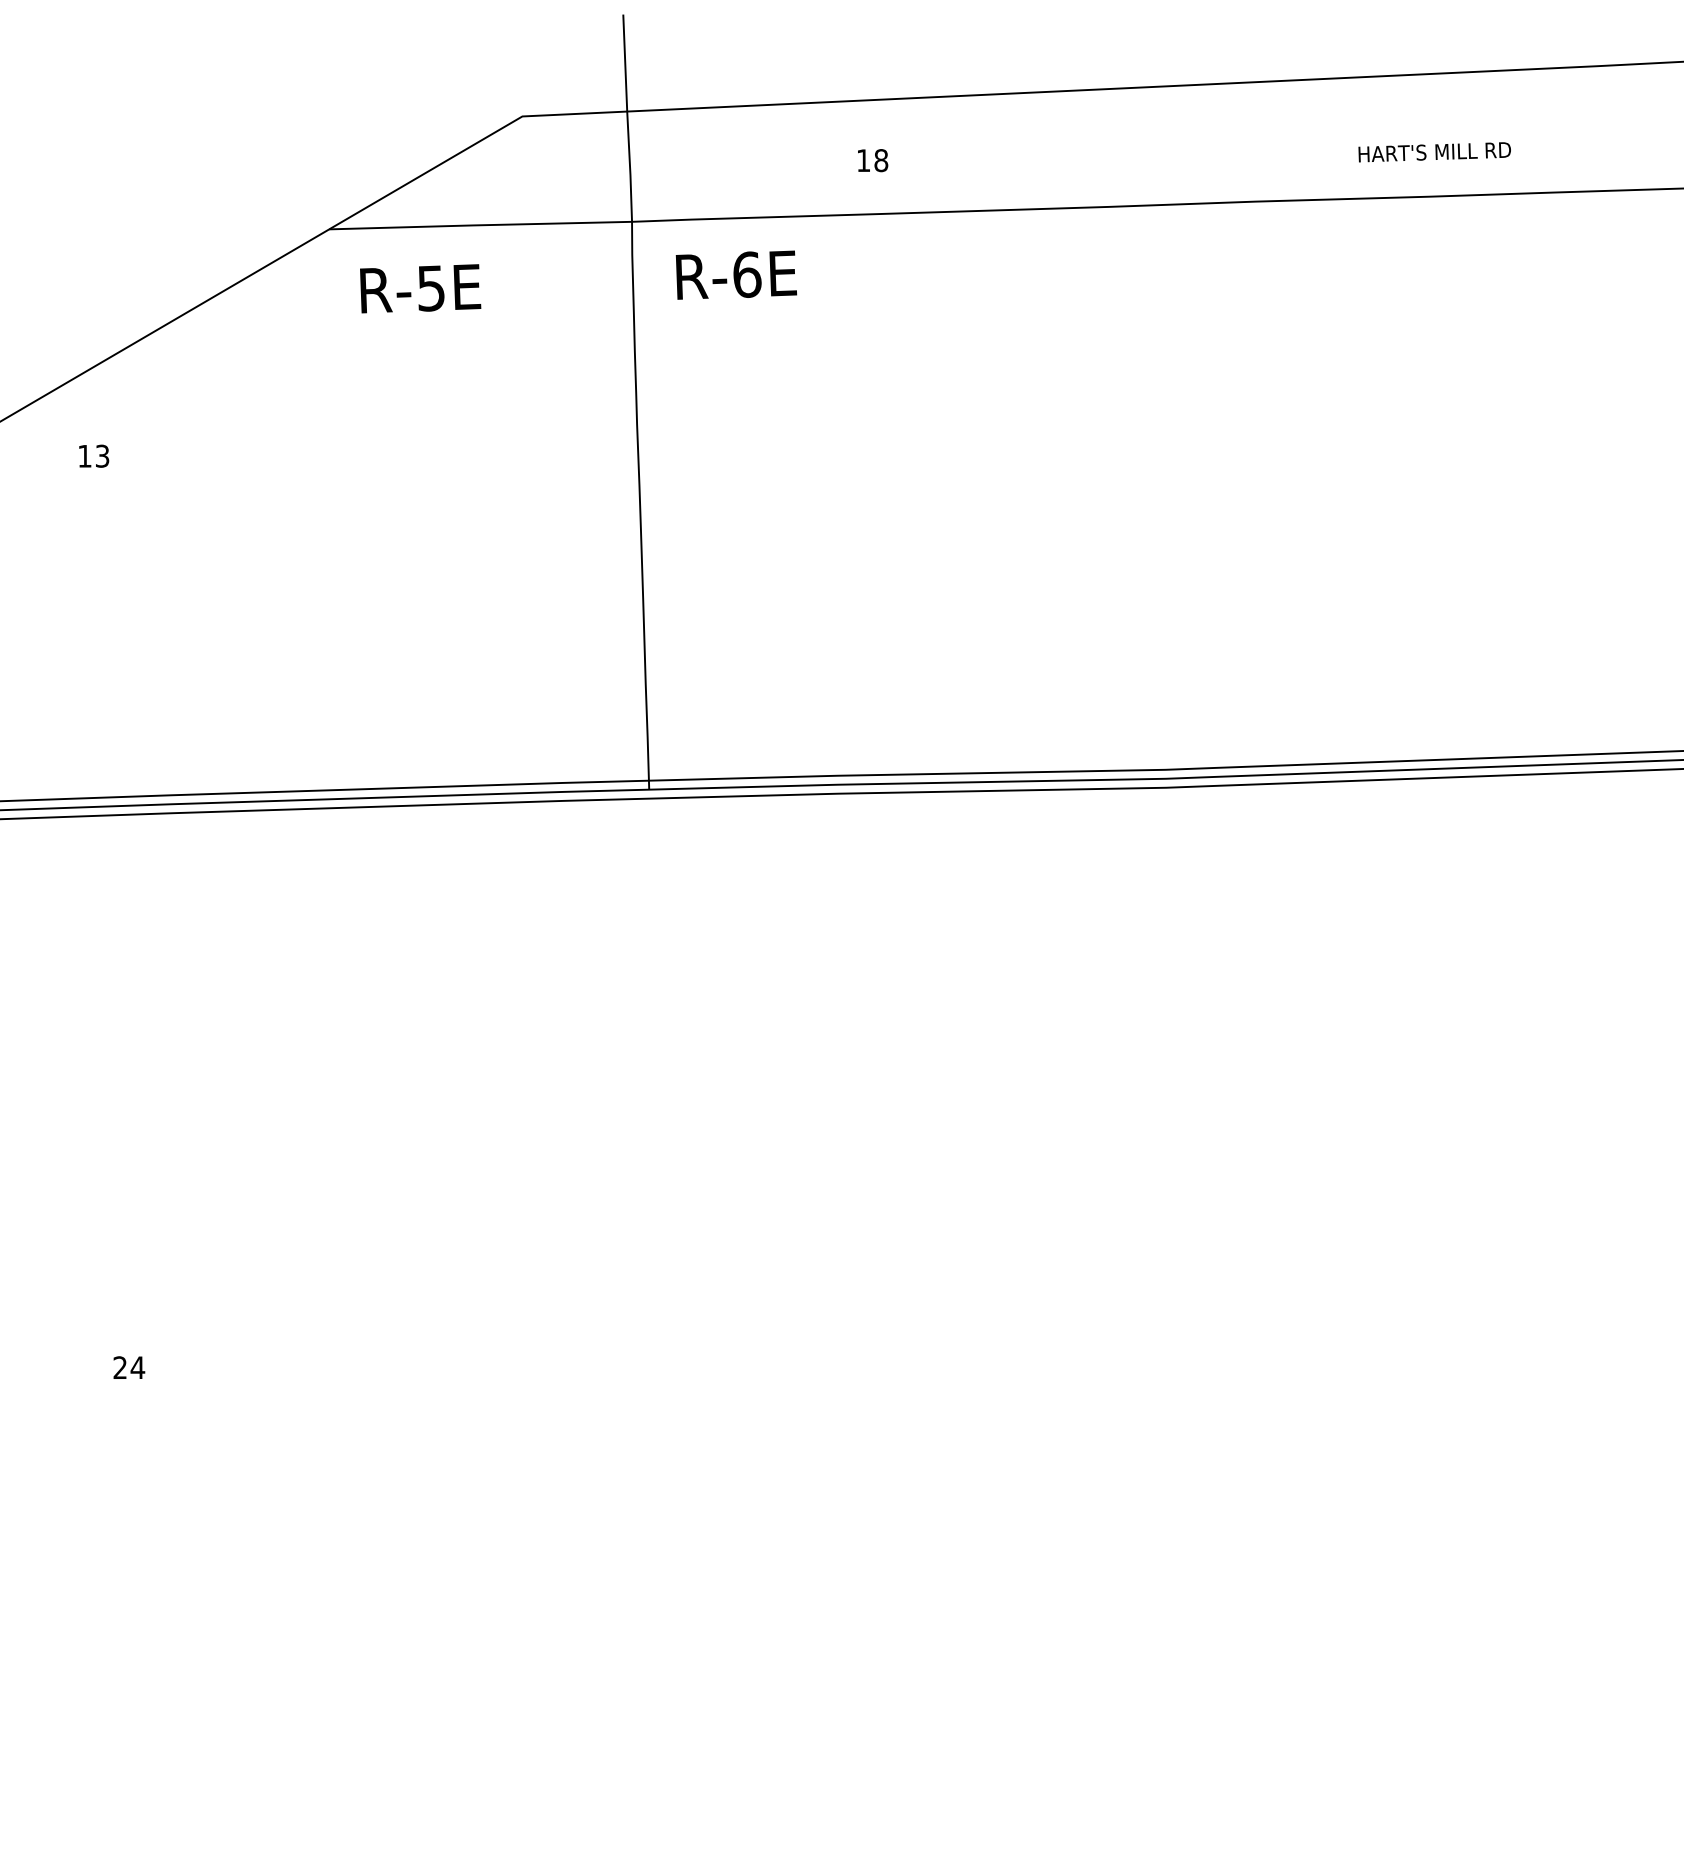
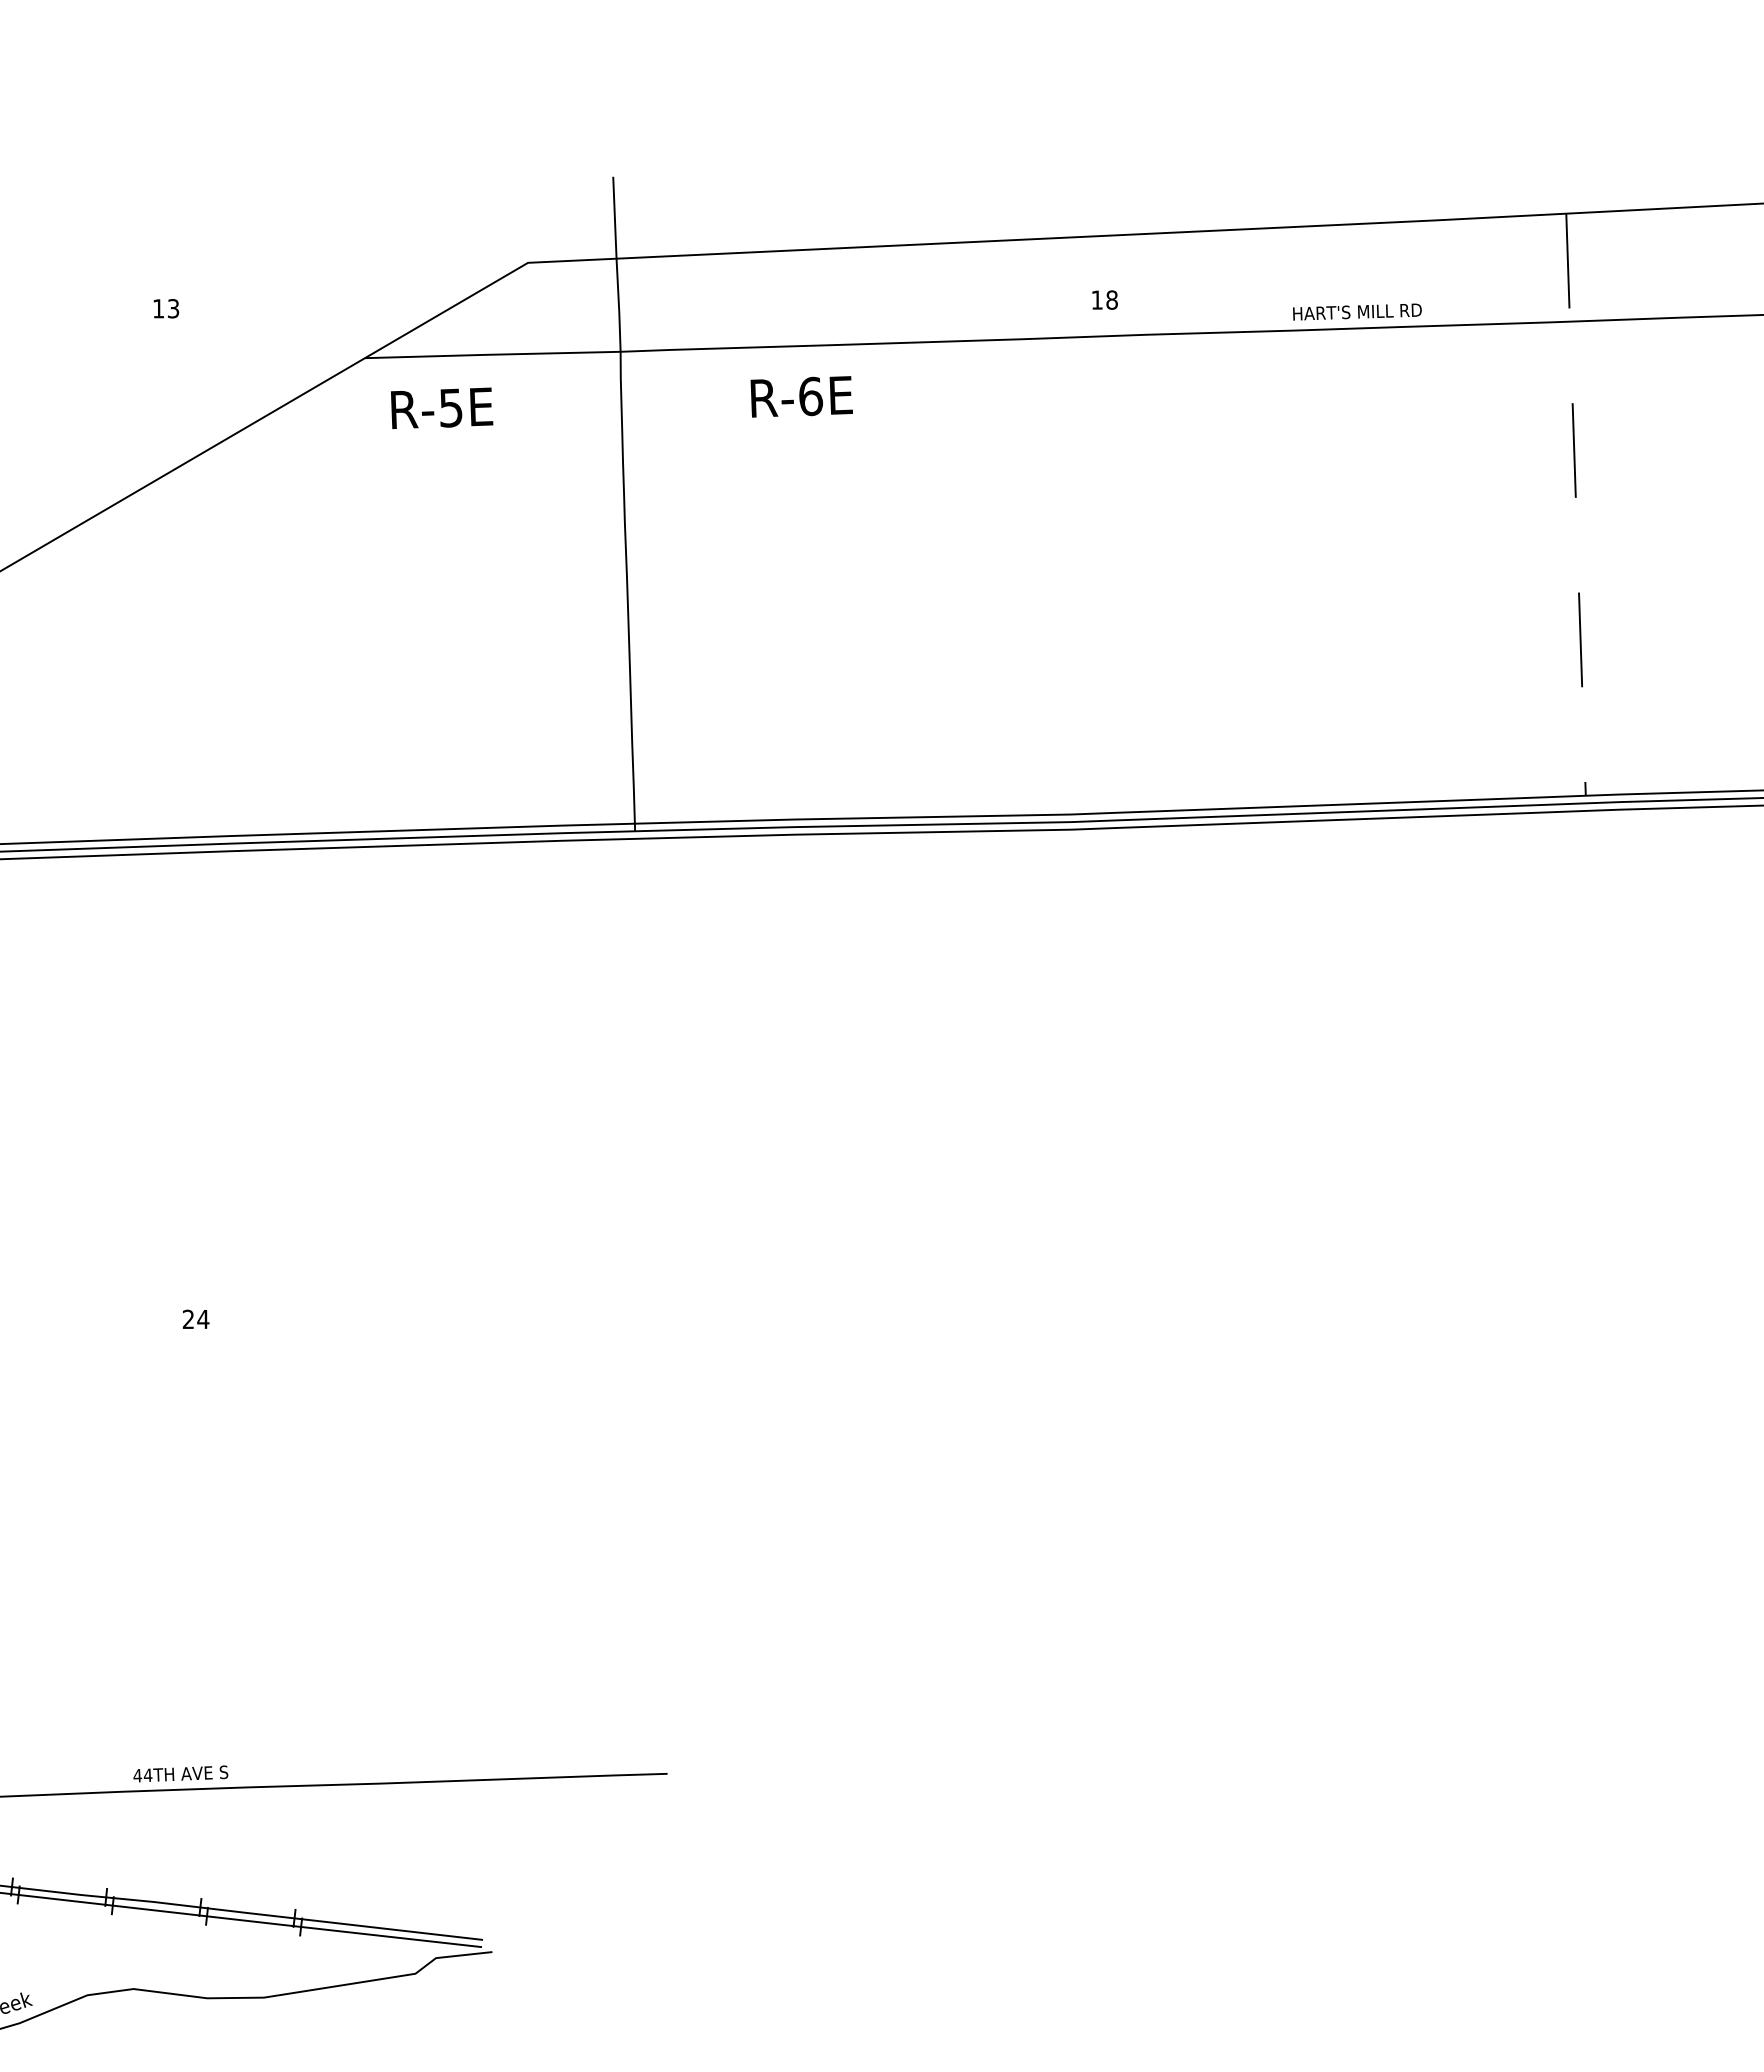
text: (1434, 151) -> (1357, 311), moved
text: (872, 159) -> (1104, 299), moved
text: (736, 274) -> (801, 396), moved
text: (94, 455) -> (166, 308), moved

